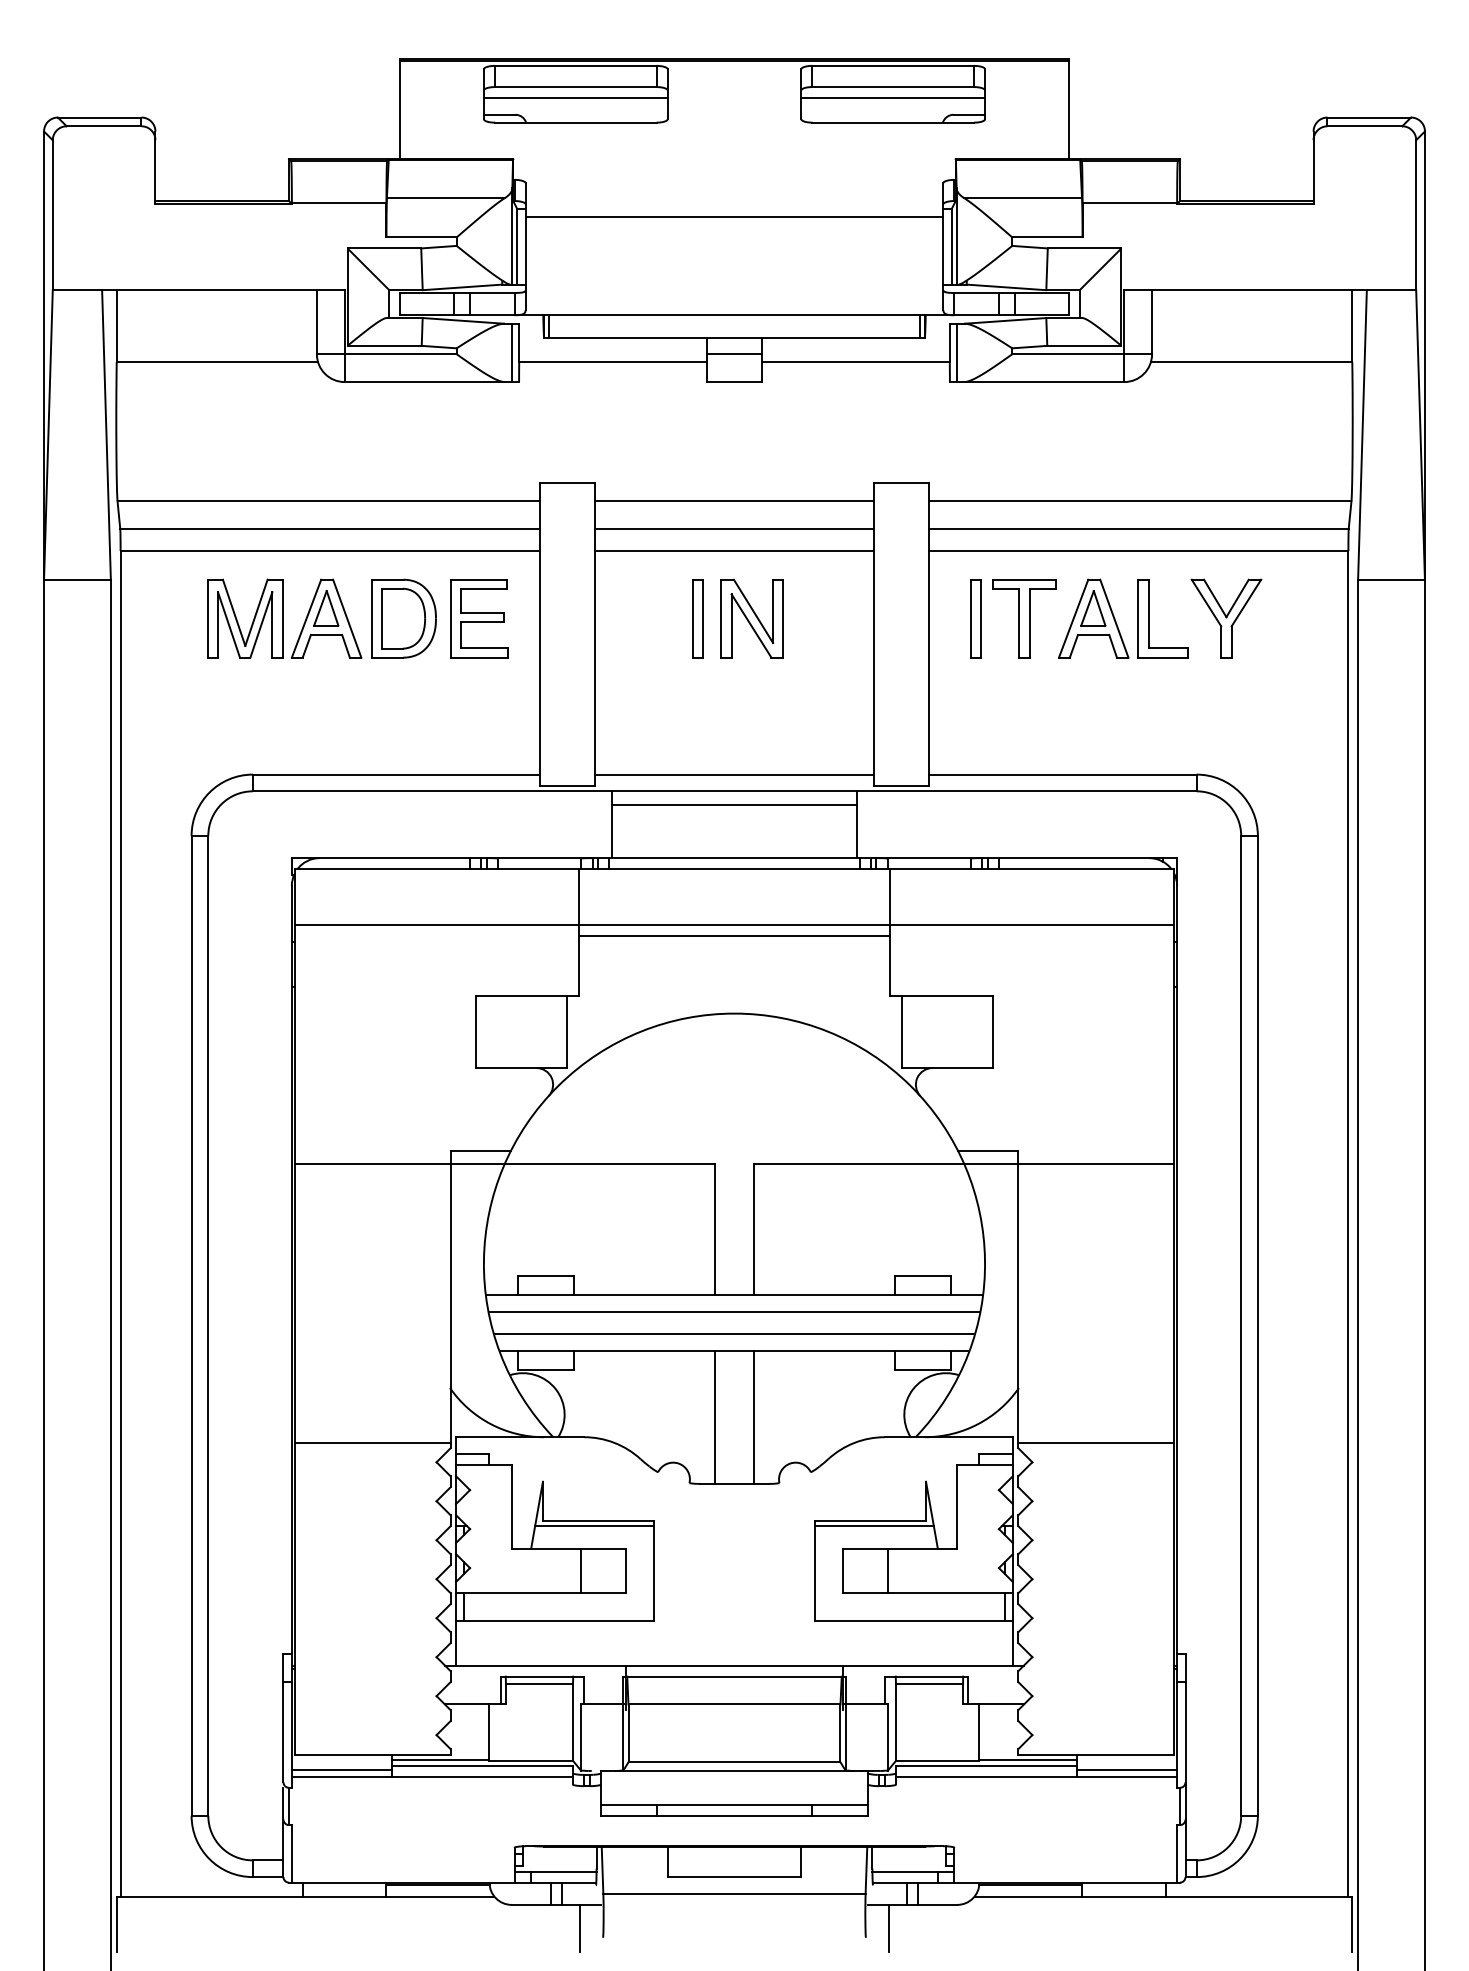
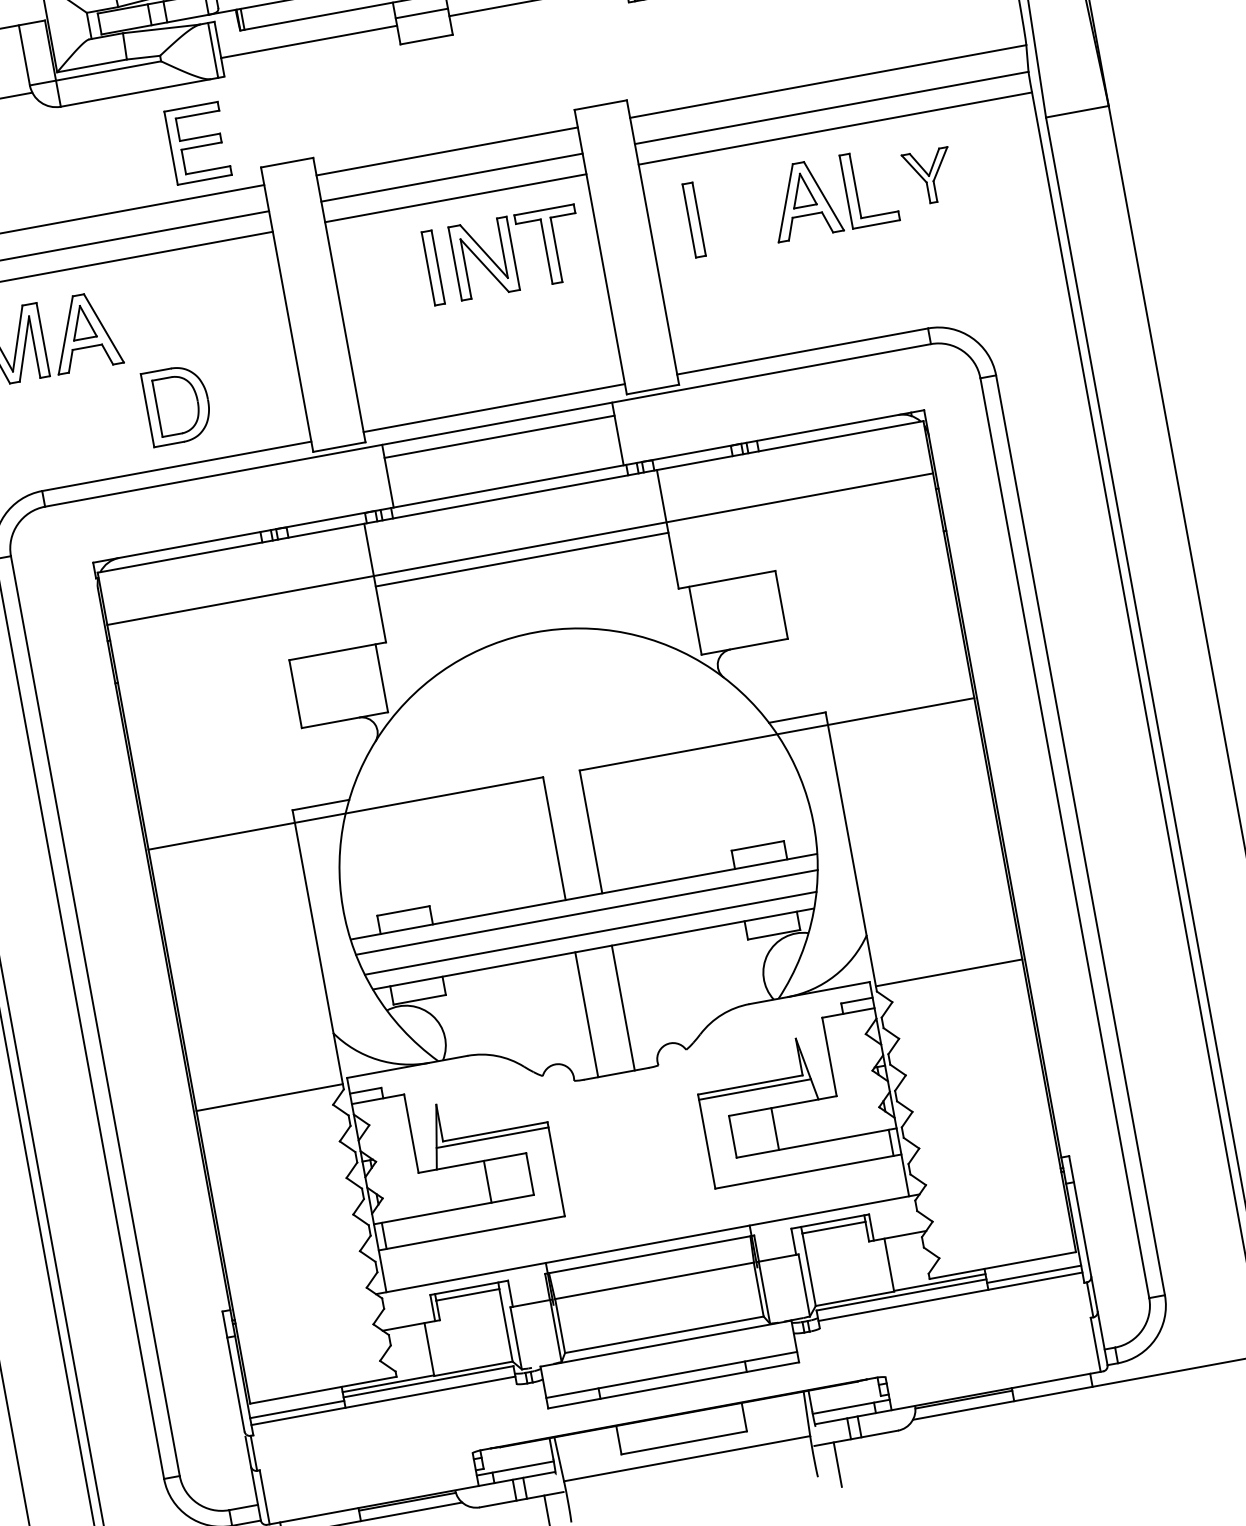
part: (403, 618) -> (177, 404), moved
part: (479, 618) -> (198, 143), moved
part: (1024, 618) -> (550, 246), moved
part: (1226, 618) -> (929, 176), size x0.7

